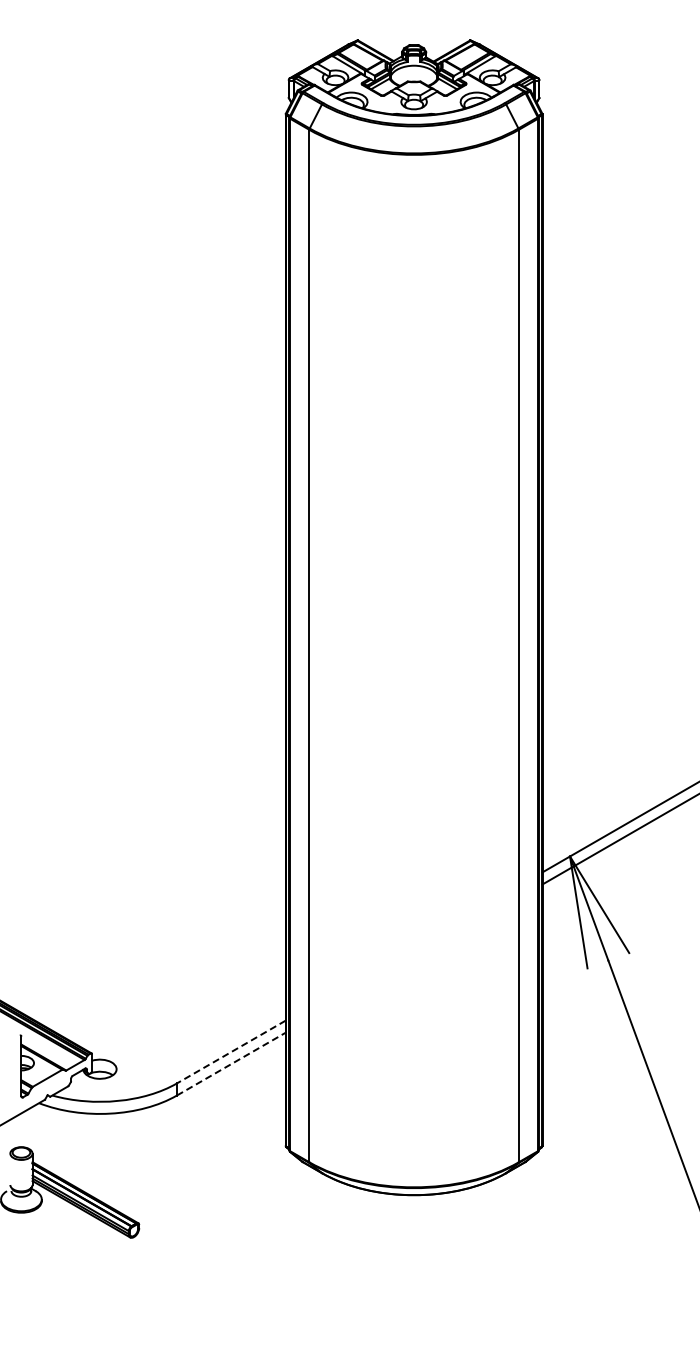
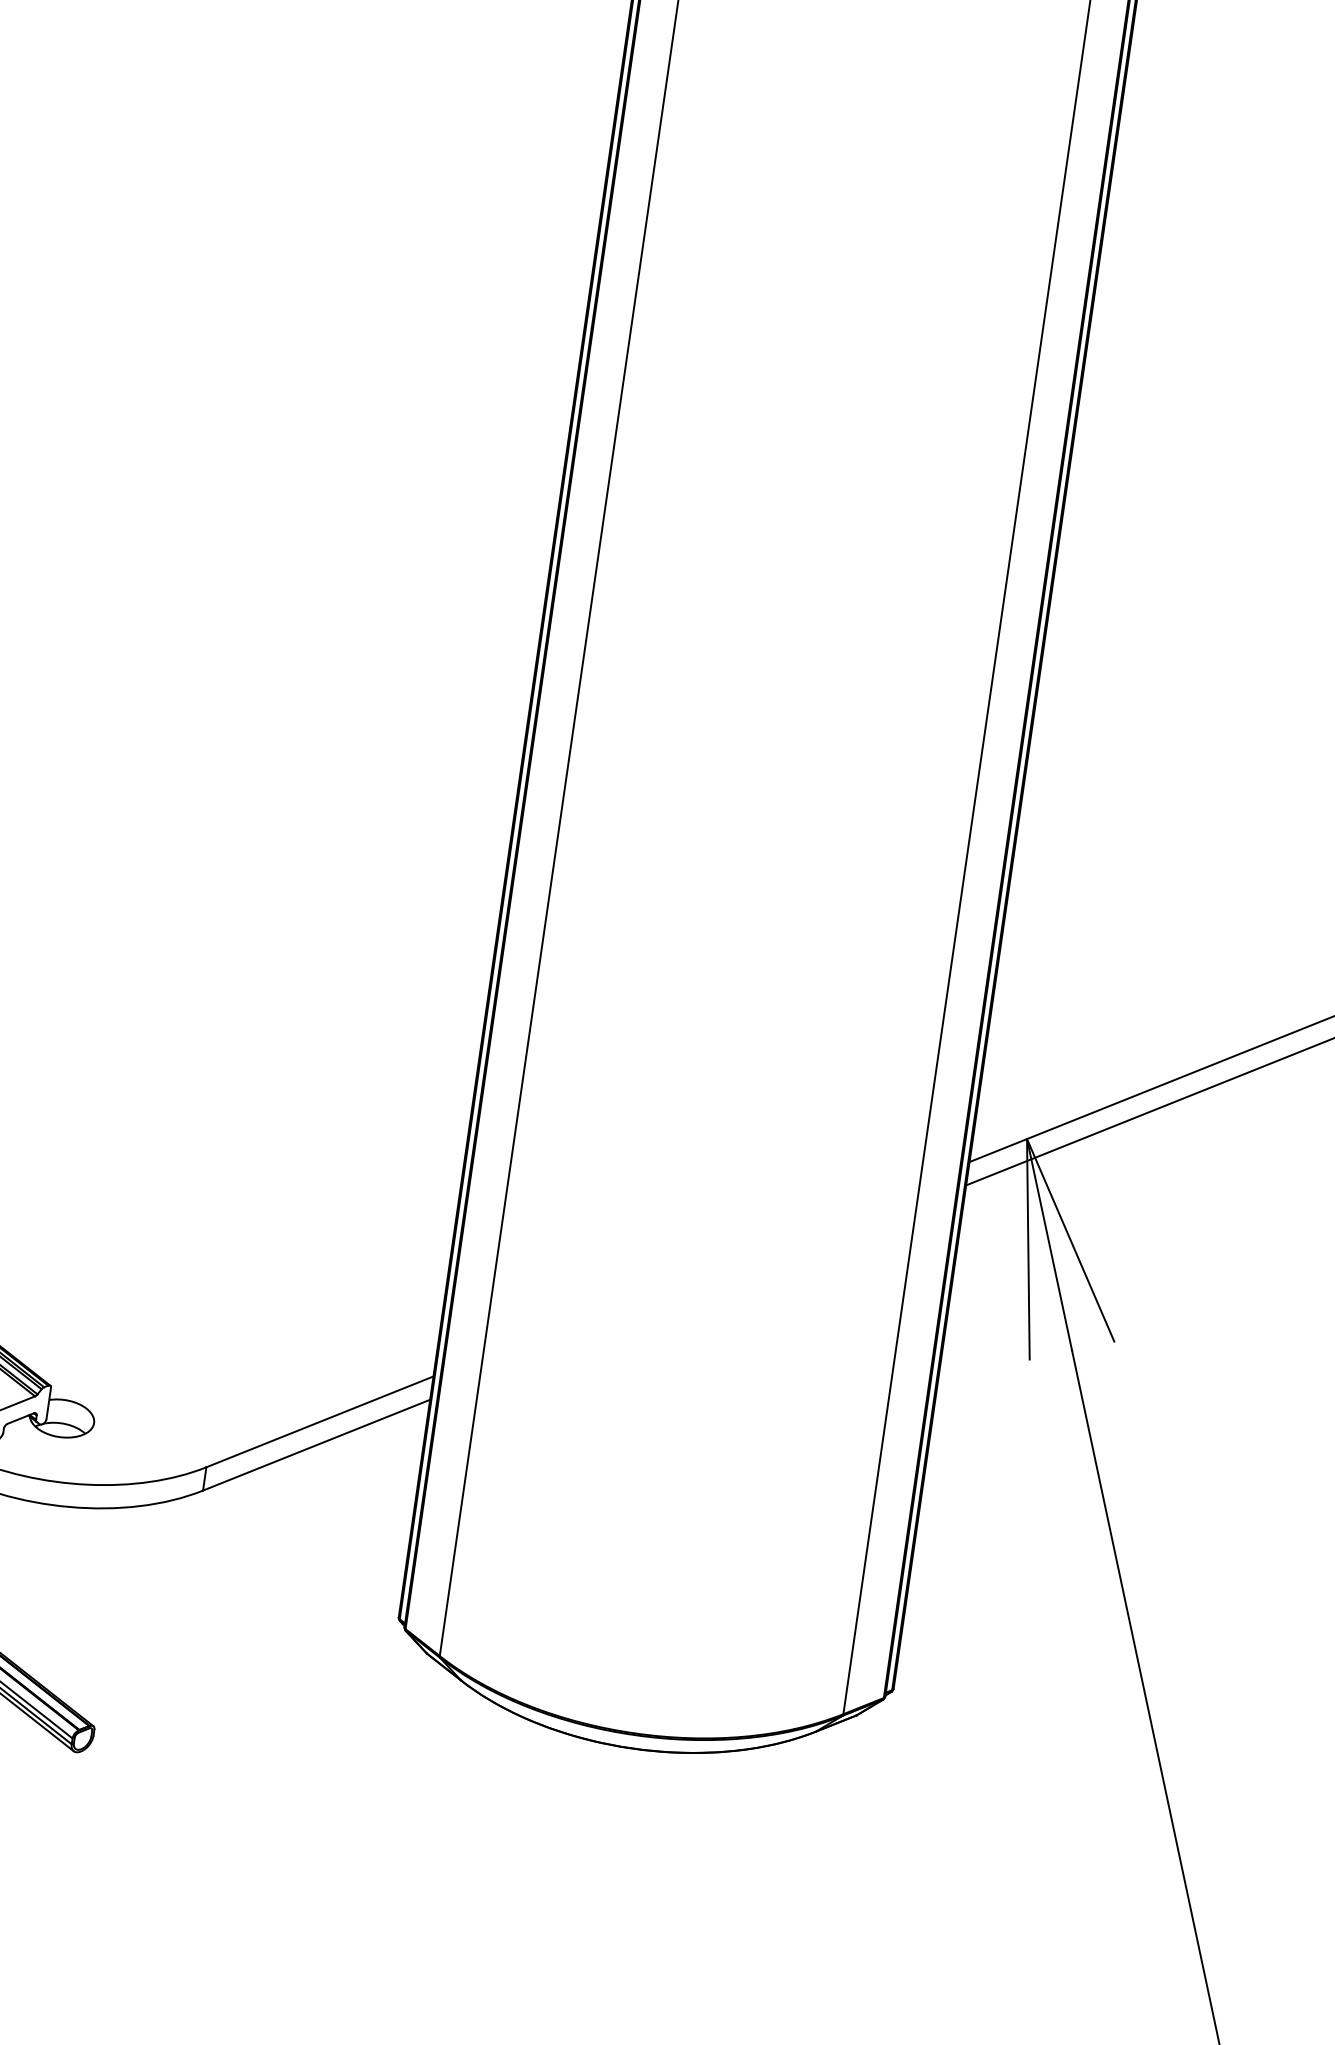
line: (231, 1052) -> (320, 1422), dashed -> solid
line: (231, 1064) -> (316, 1445), dashed -> solid

